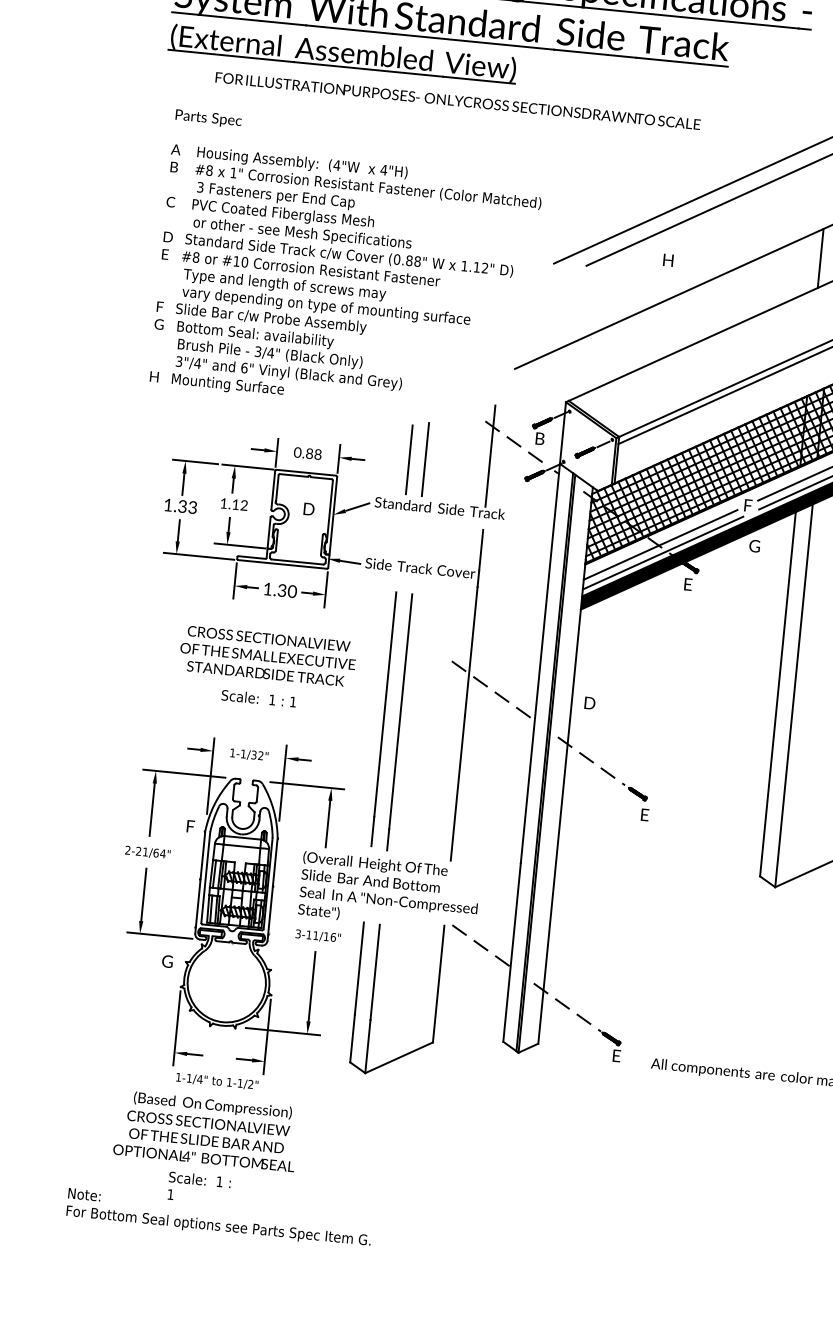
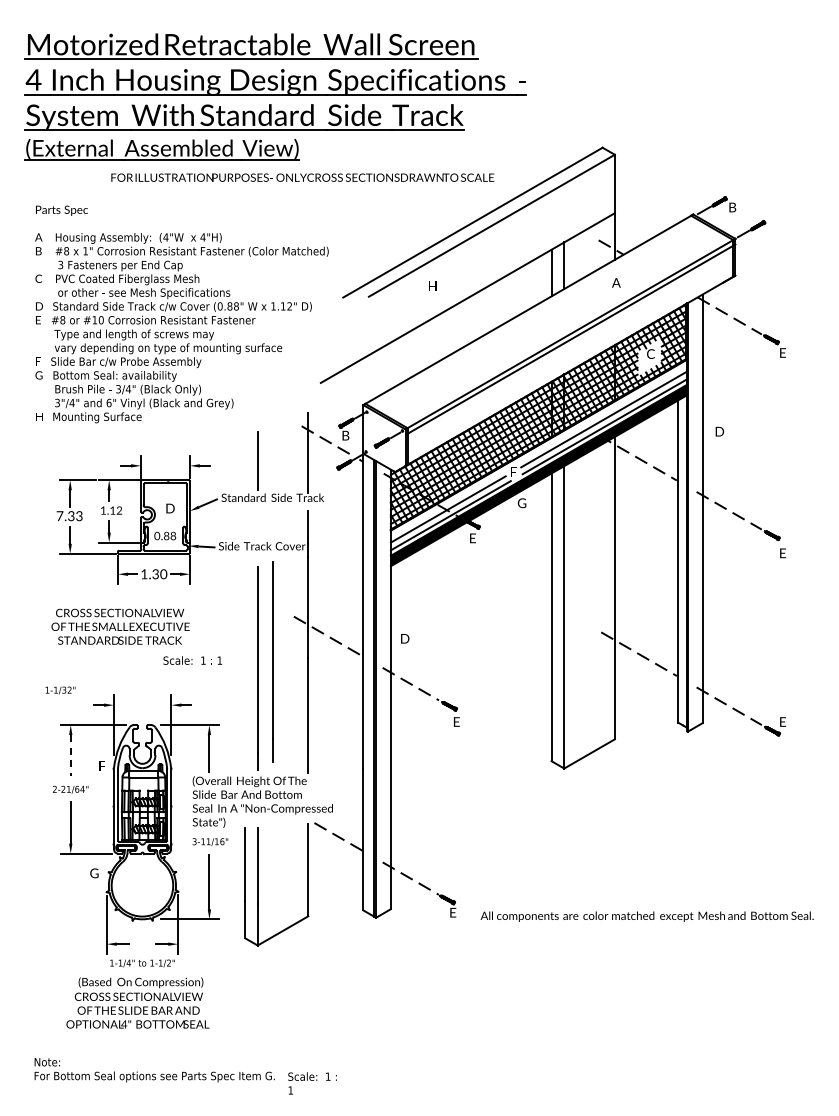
text: (457, 100) -> (302, 177), moved
text: (308, 452) -> (165, 535), moved
line: (409, 460) -> (245, 462), removed
text: (167, 505) -> (59, 516), 1.33 -> 7.33
text: (267, 655) -> (120, 626), moved
text: (258, 698) -> (192, 660), moved
line: (383, 718) -> (272, 661), moved
text: (249, 755) -> (60, 690), moved
line: (151, 809) -> (70, 755), solid -> dashed
text: (199, 1188) -> (312, 1083), moved

